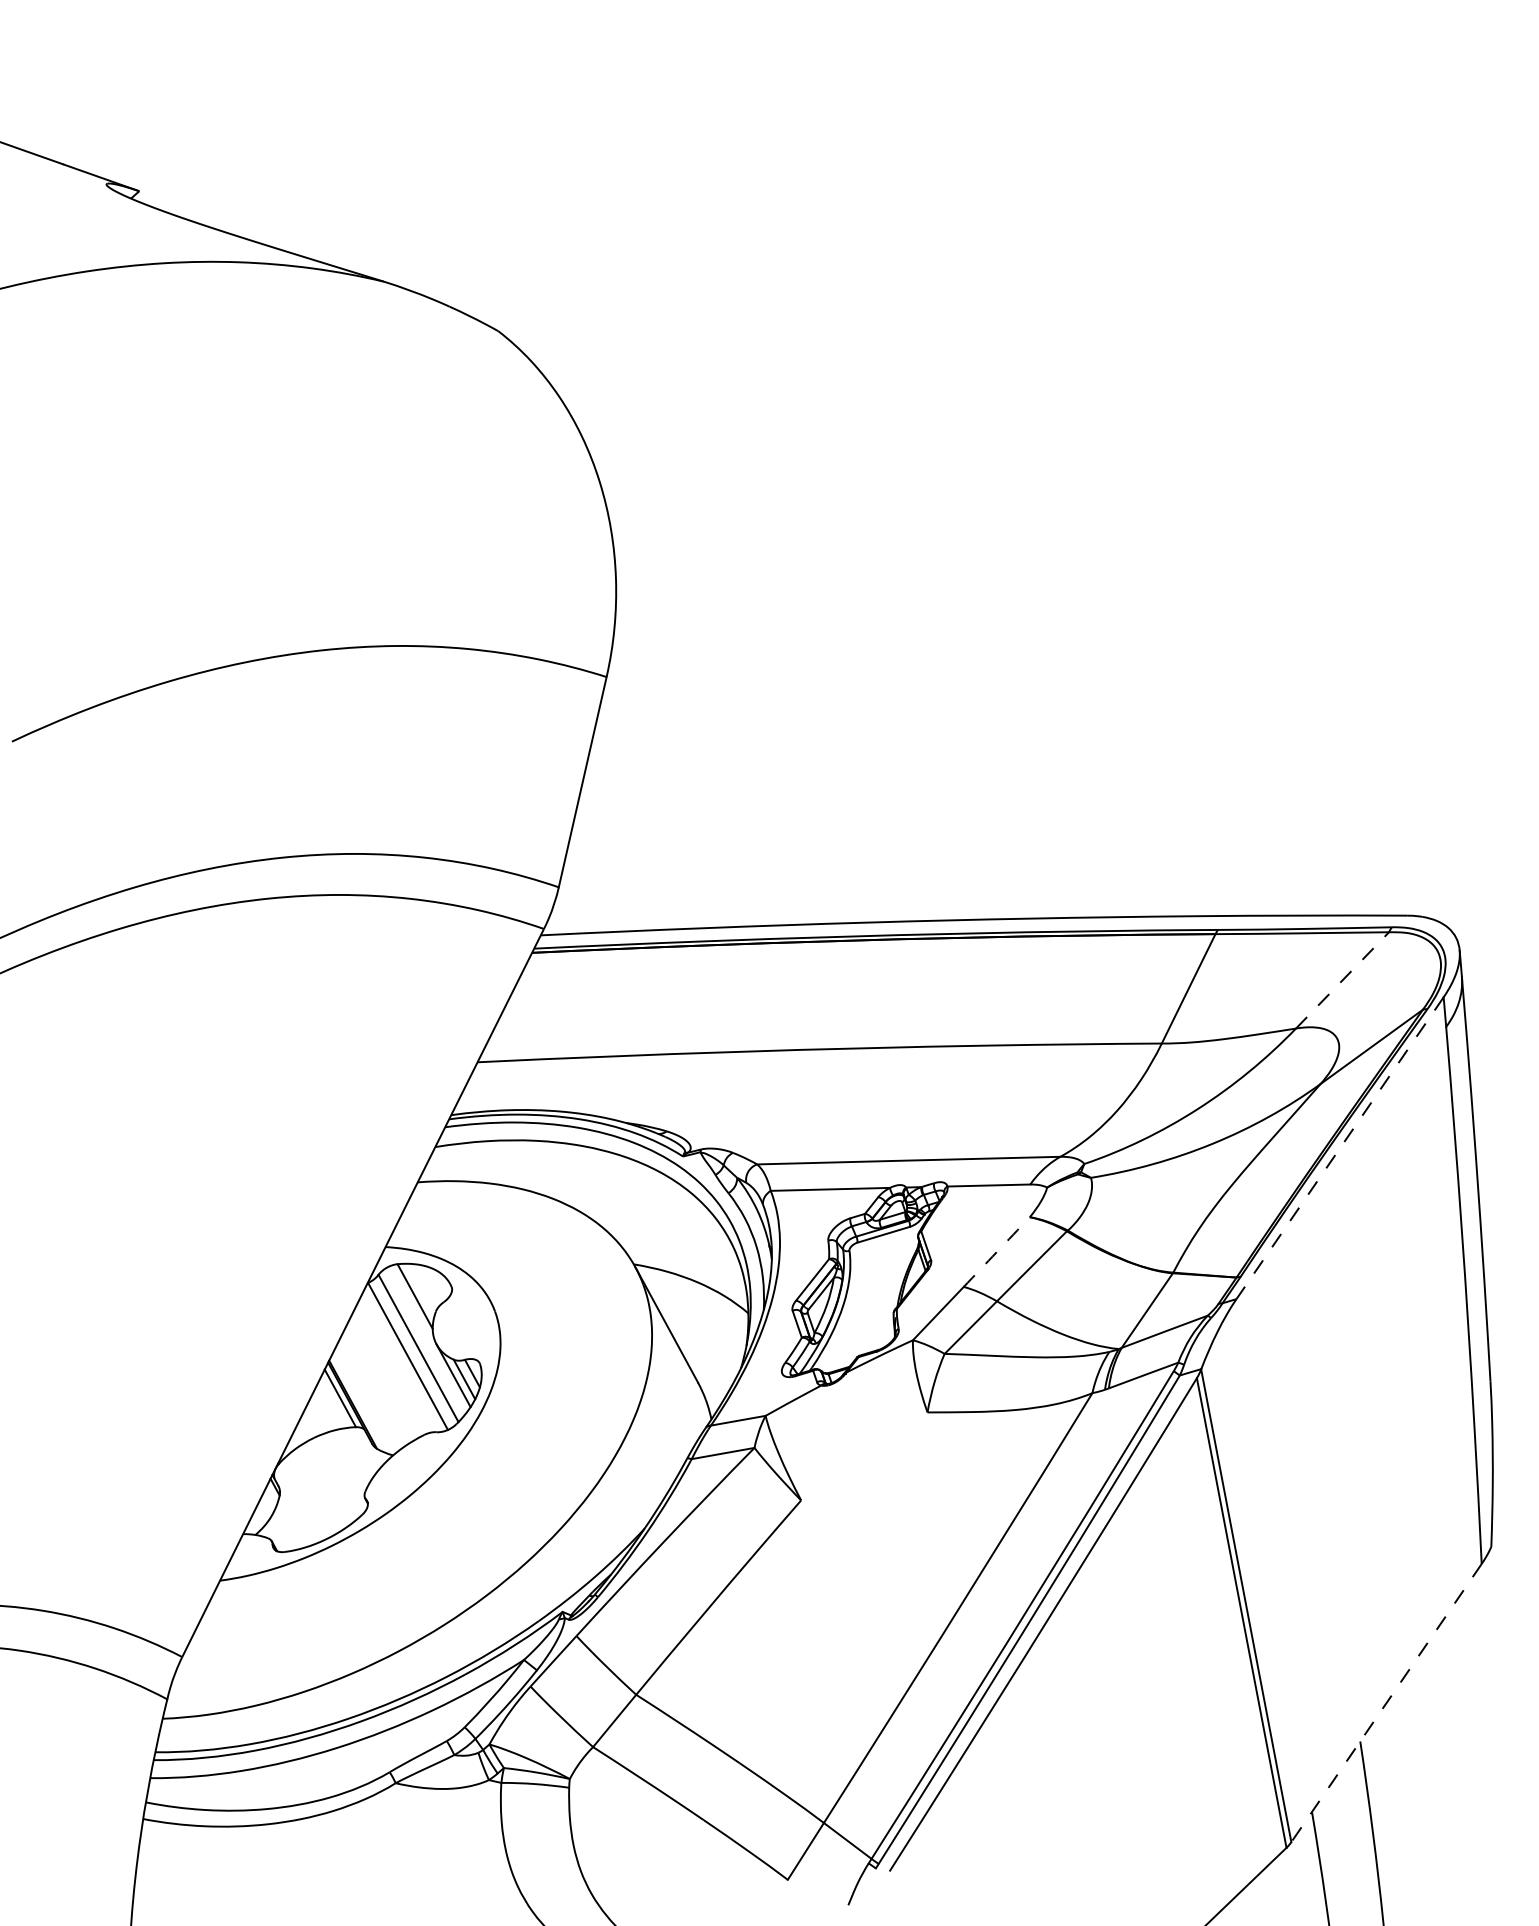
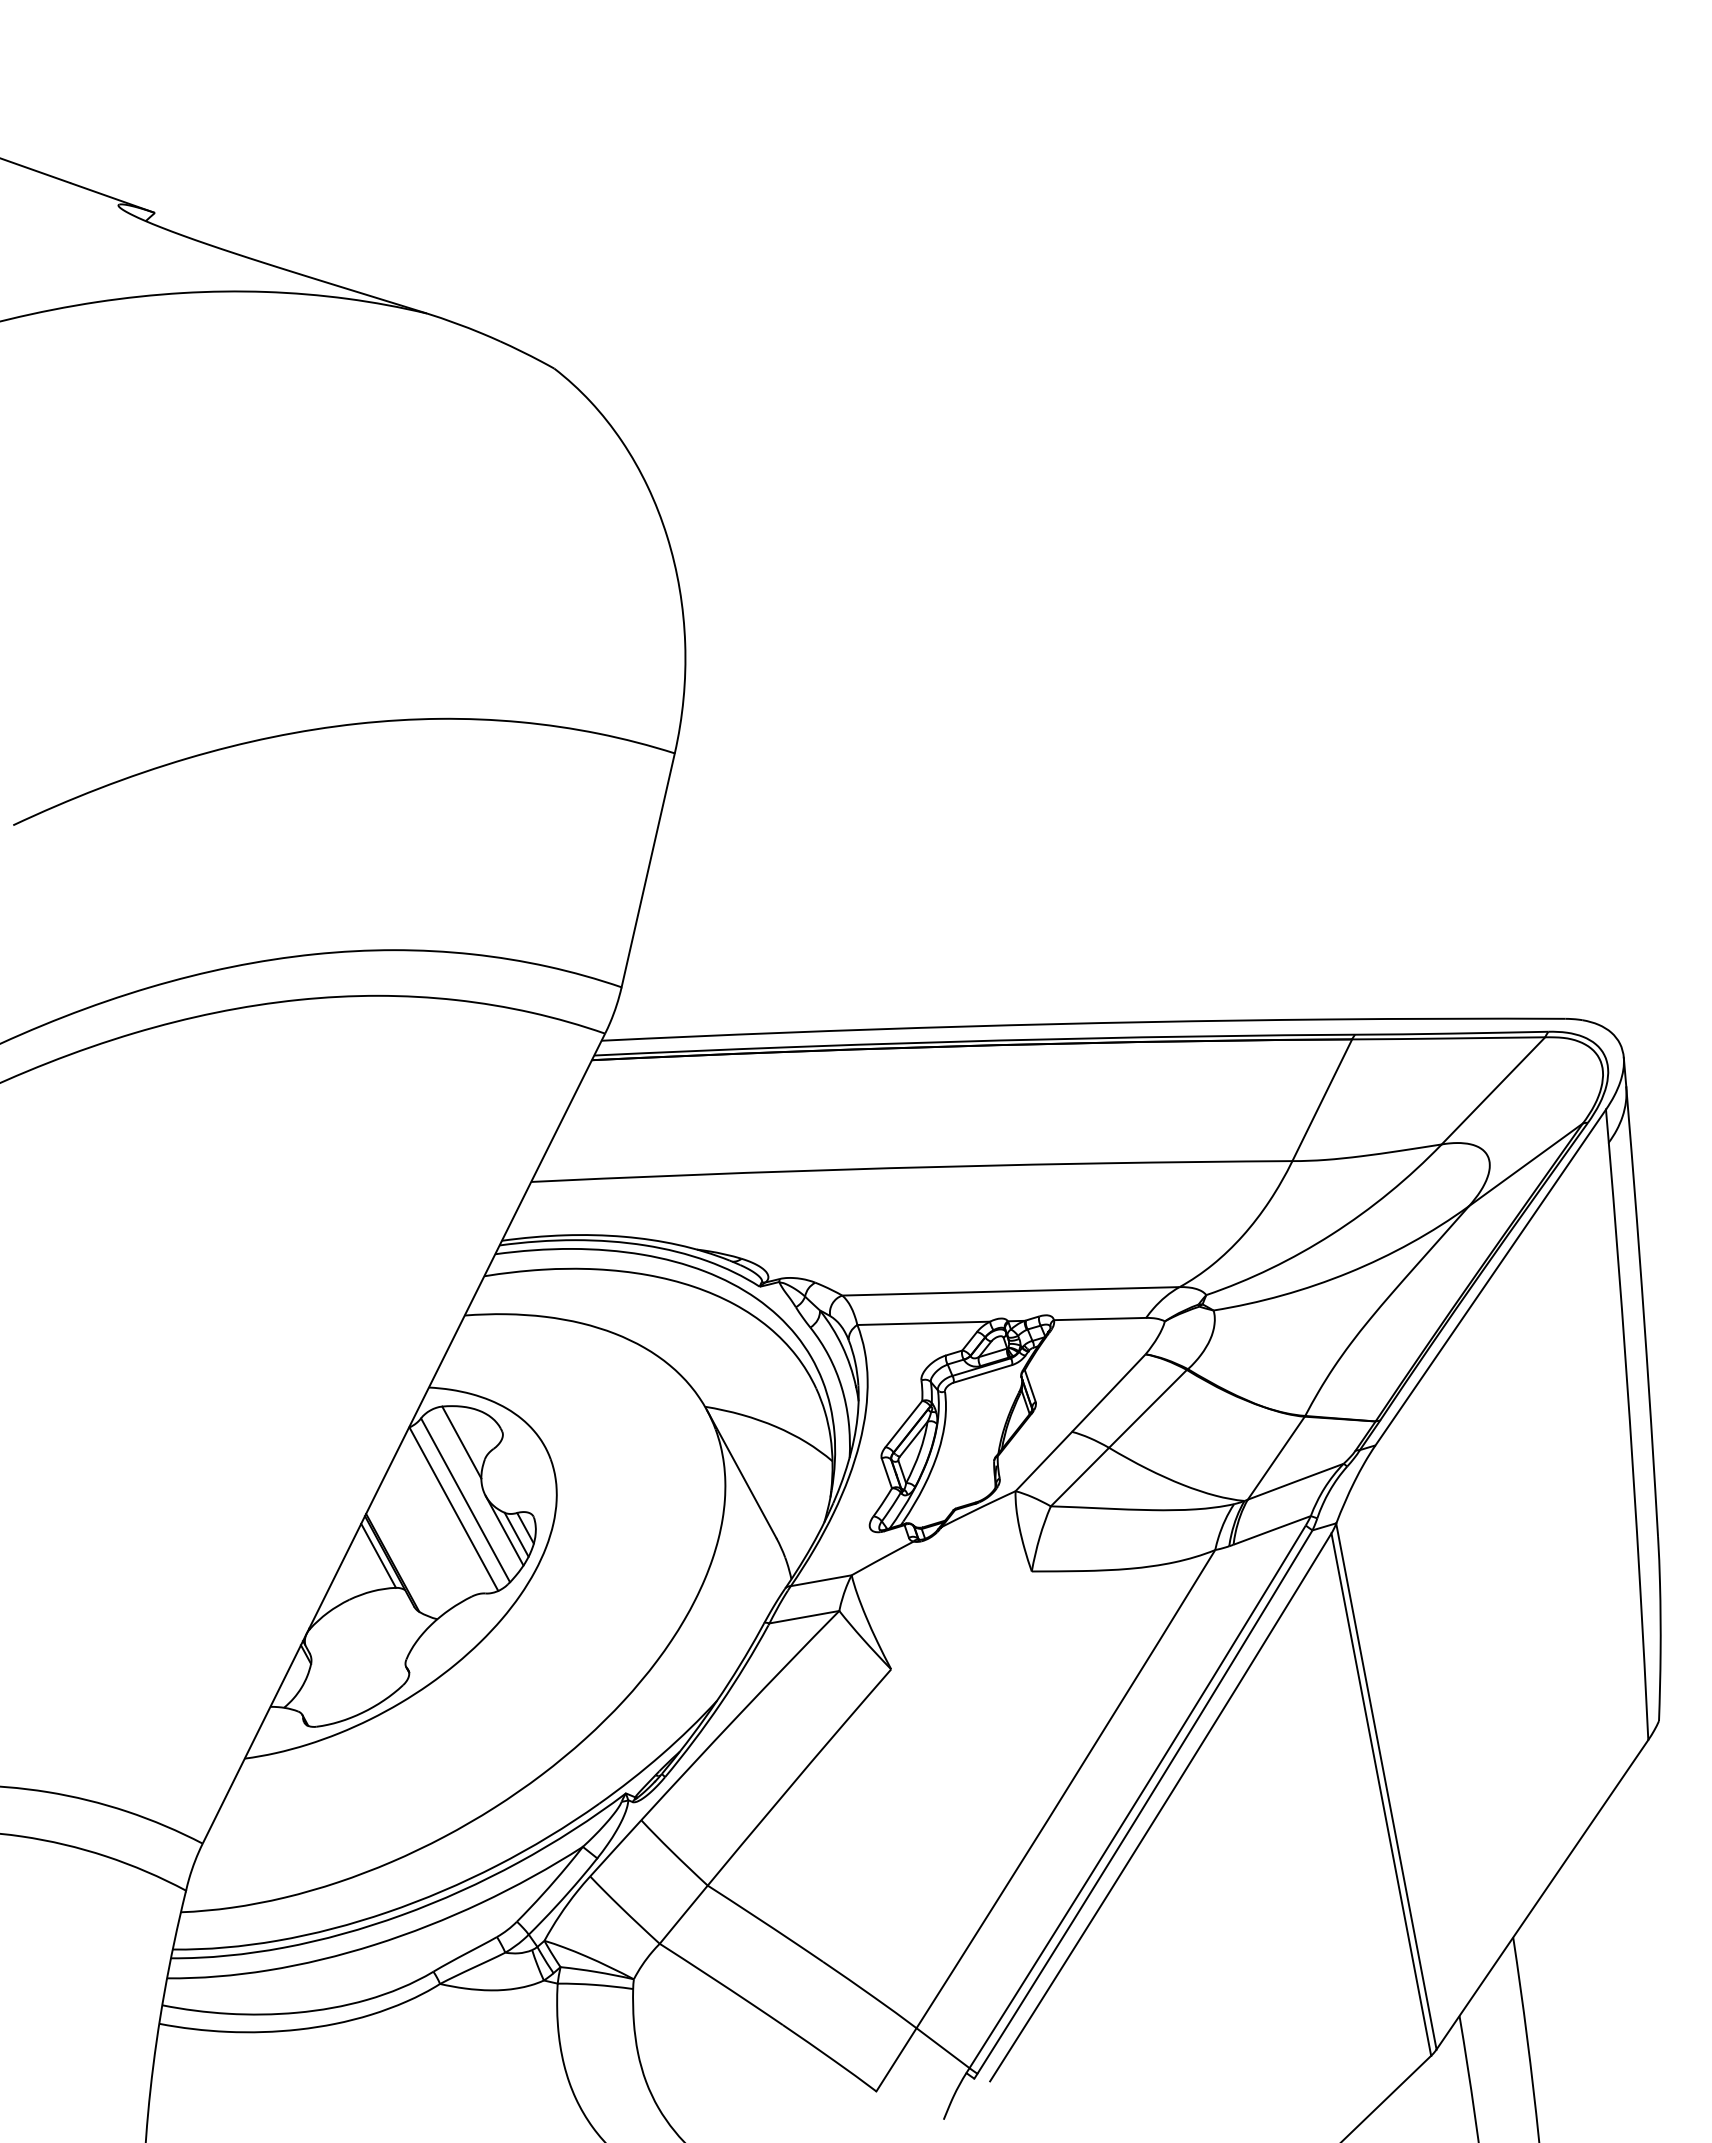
line: (1342, 980) -> (1493, 1090), dashed -> solid
line: (1339, 1148) -> (1490, 1277), dashed -> solid
arc: (996, 1252) -> (1108, 1393), dashed -> solid
line: (1386, 1703) -> (1542, 1895), dashed -> solid

